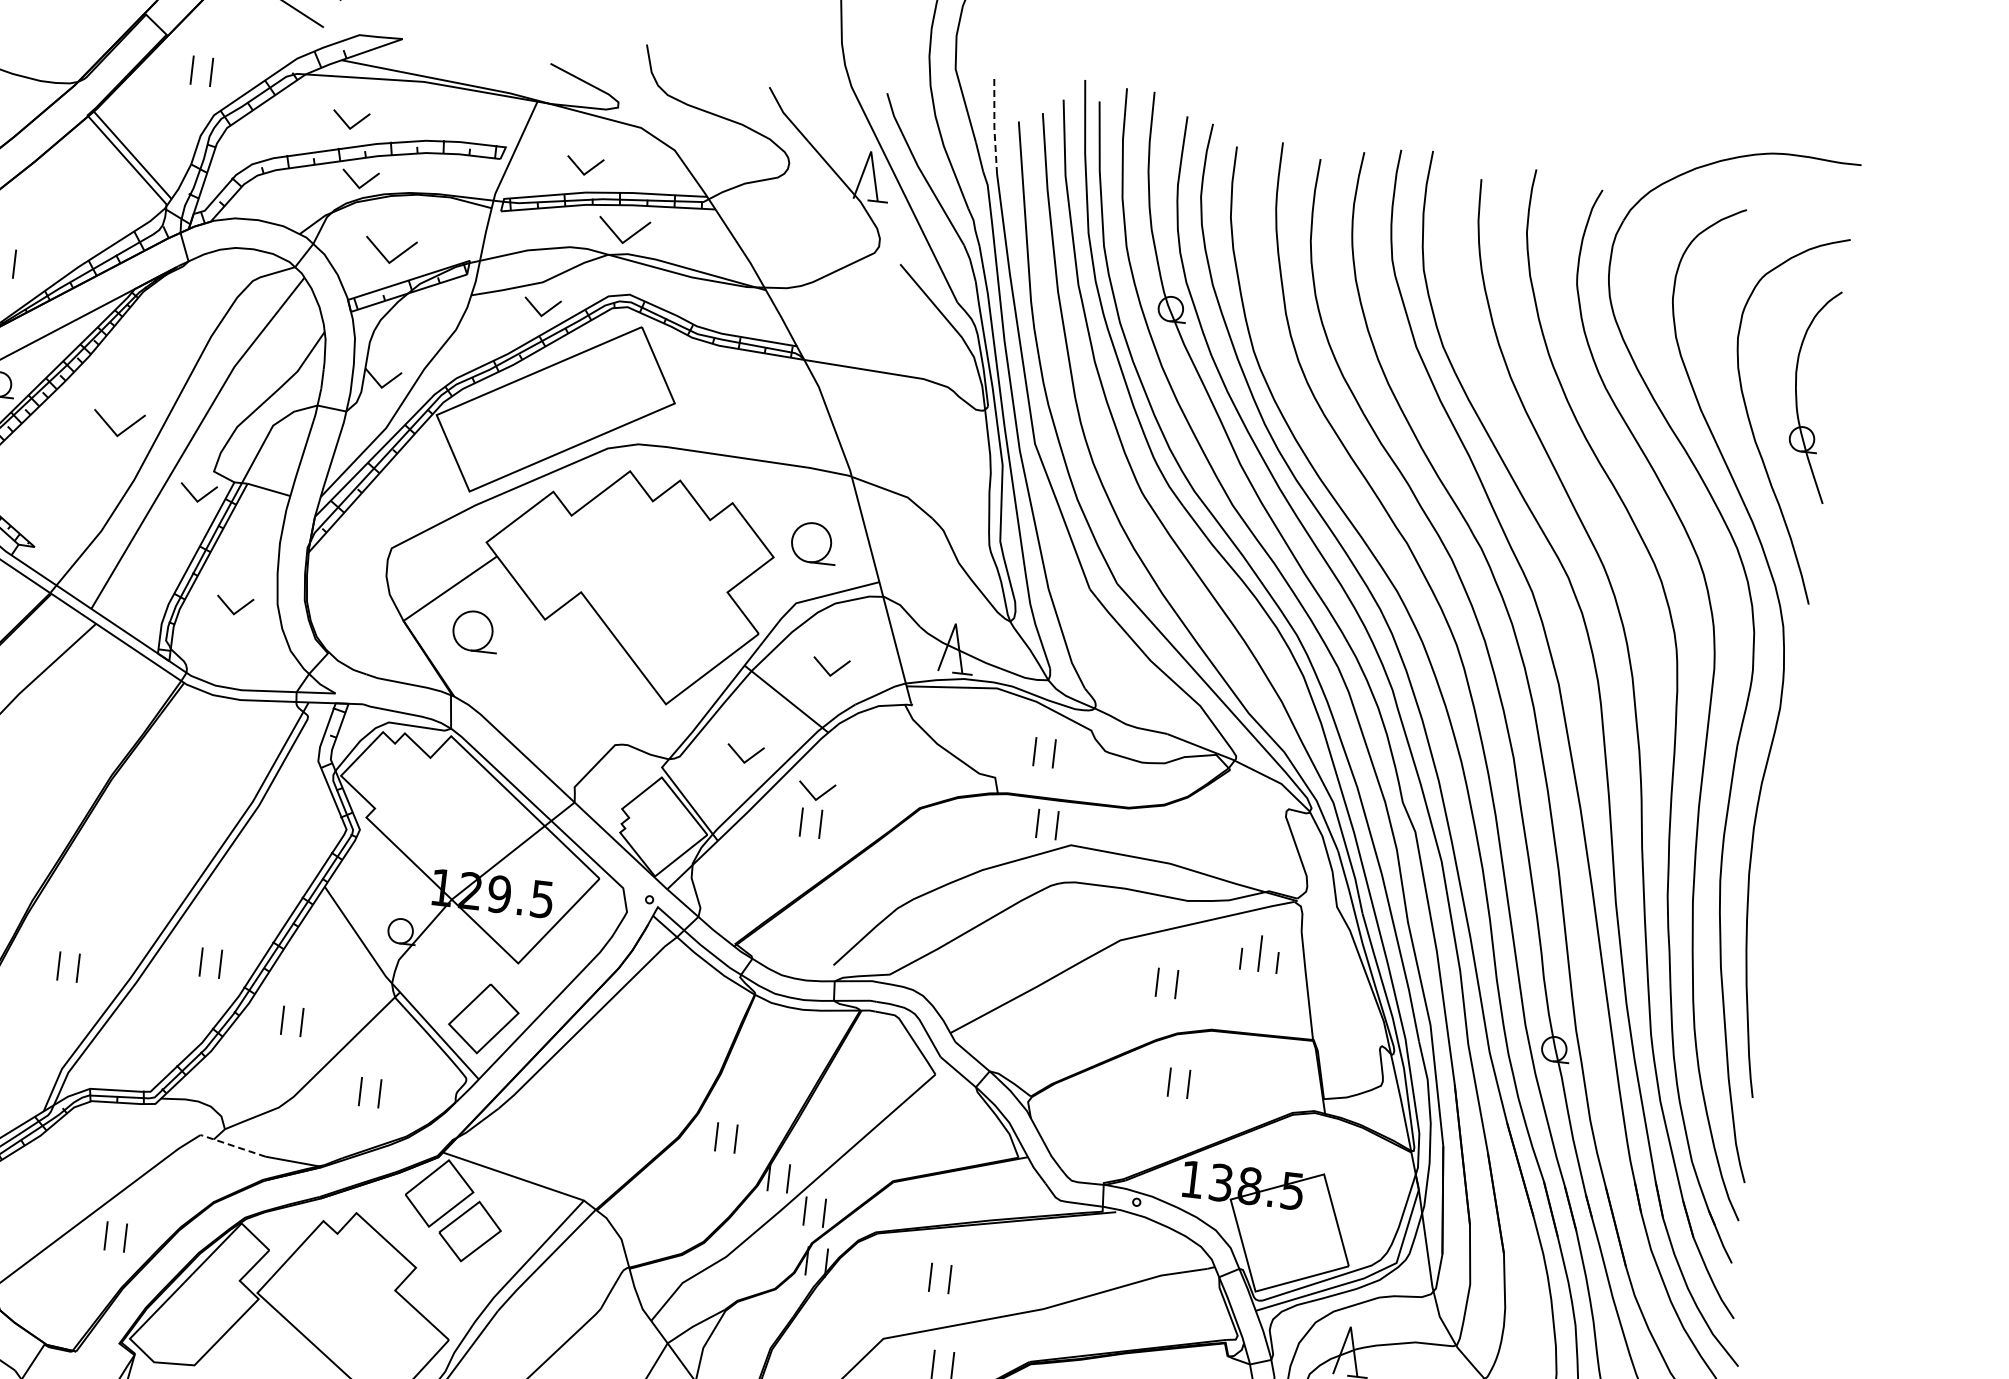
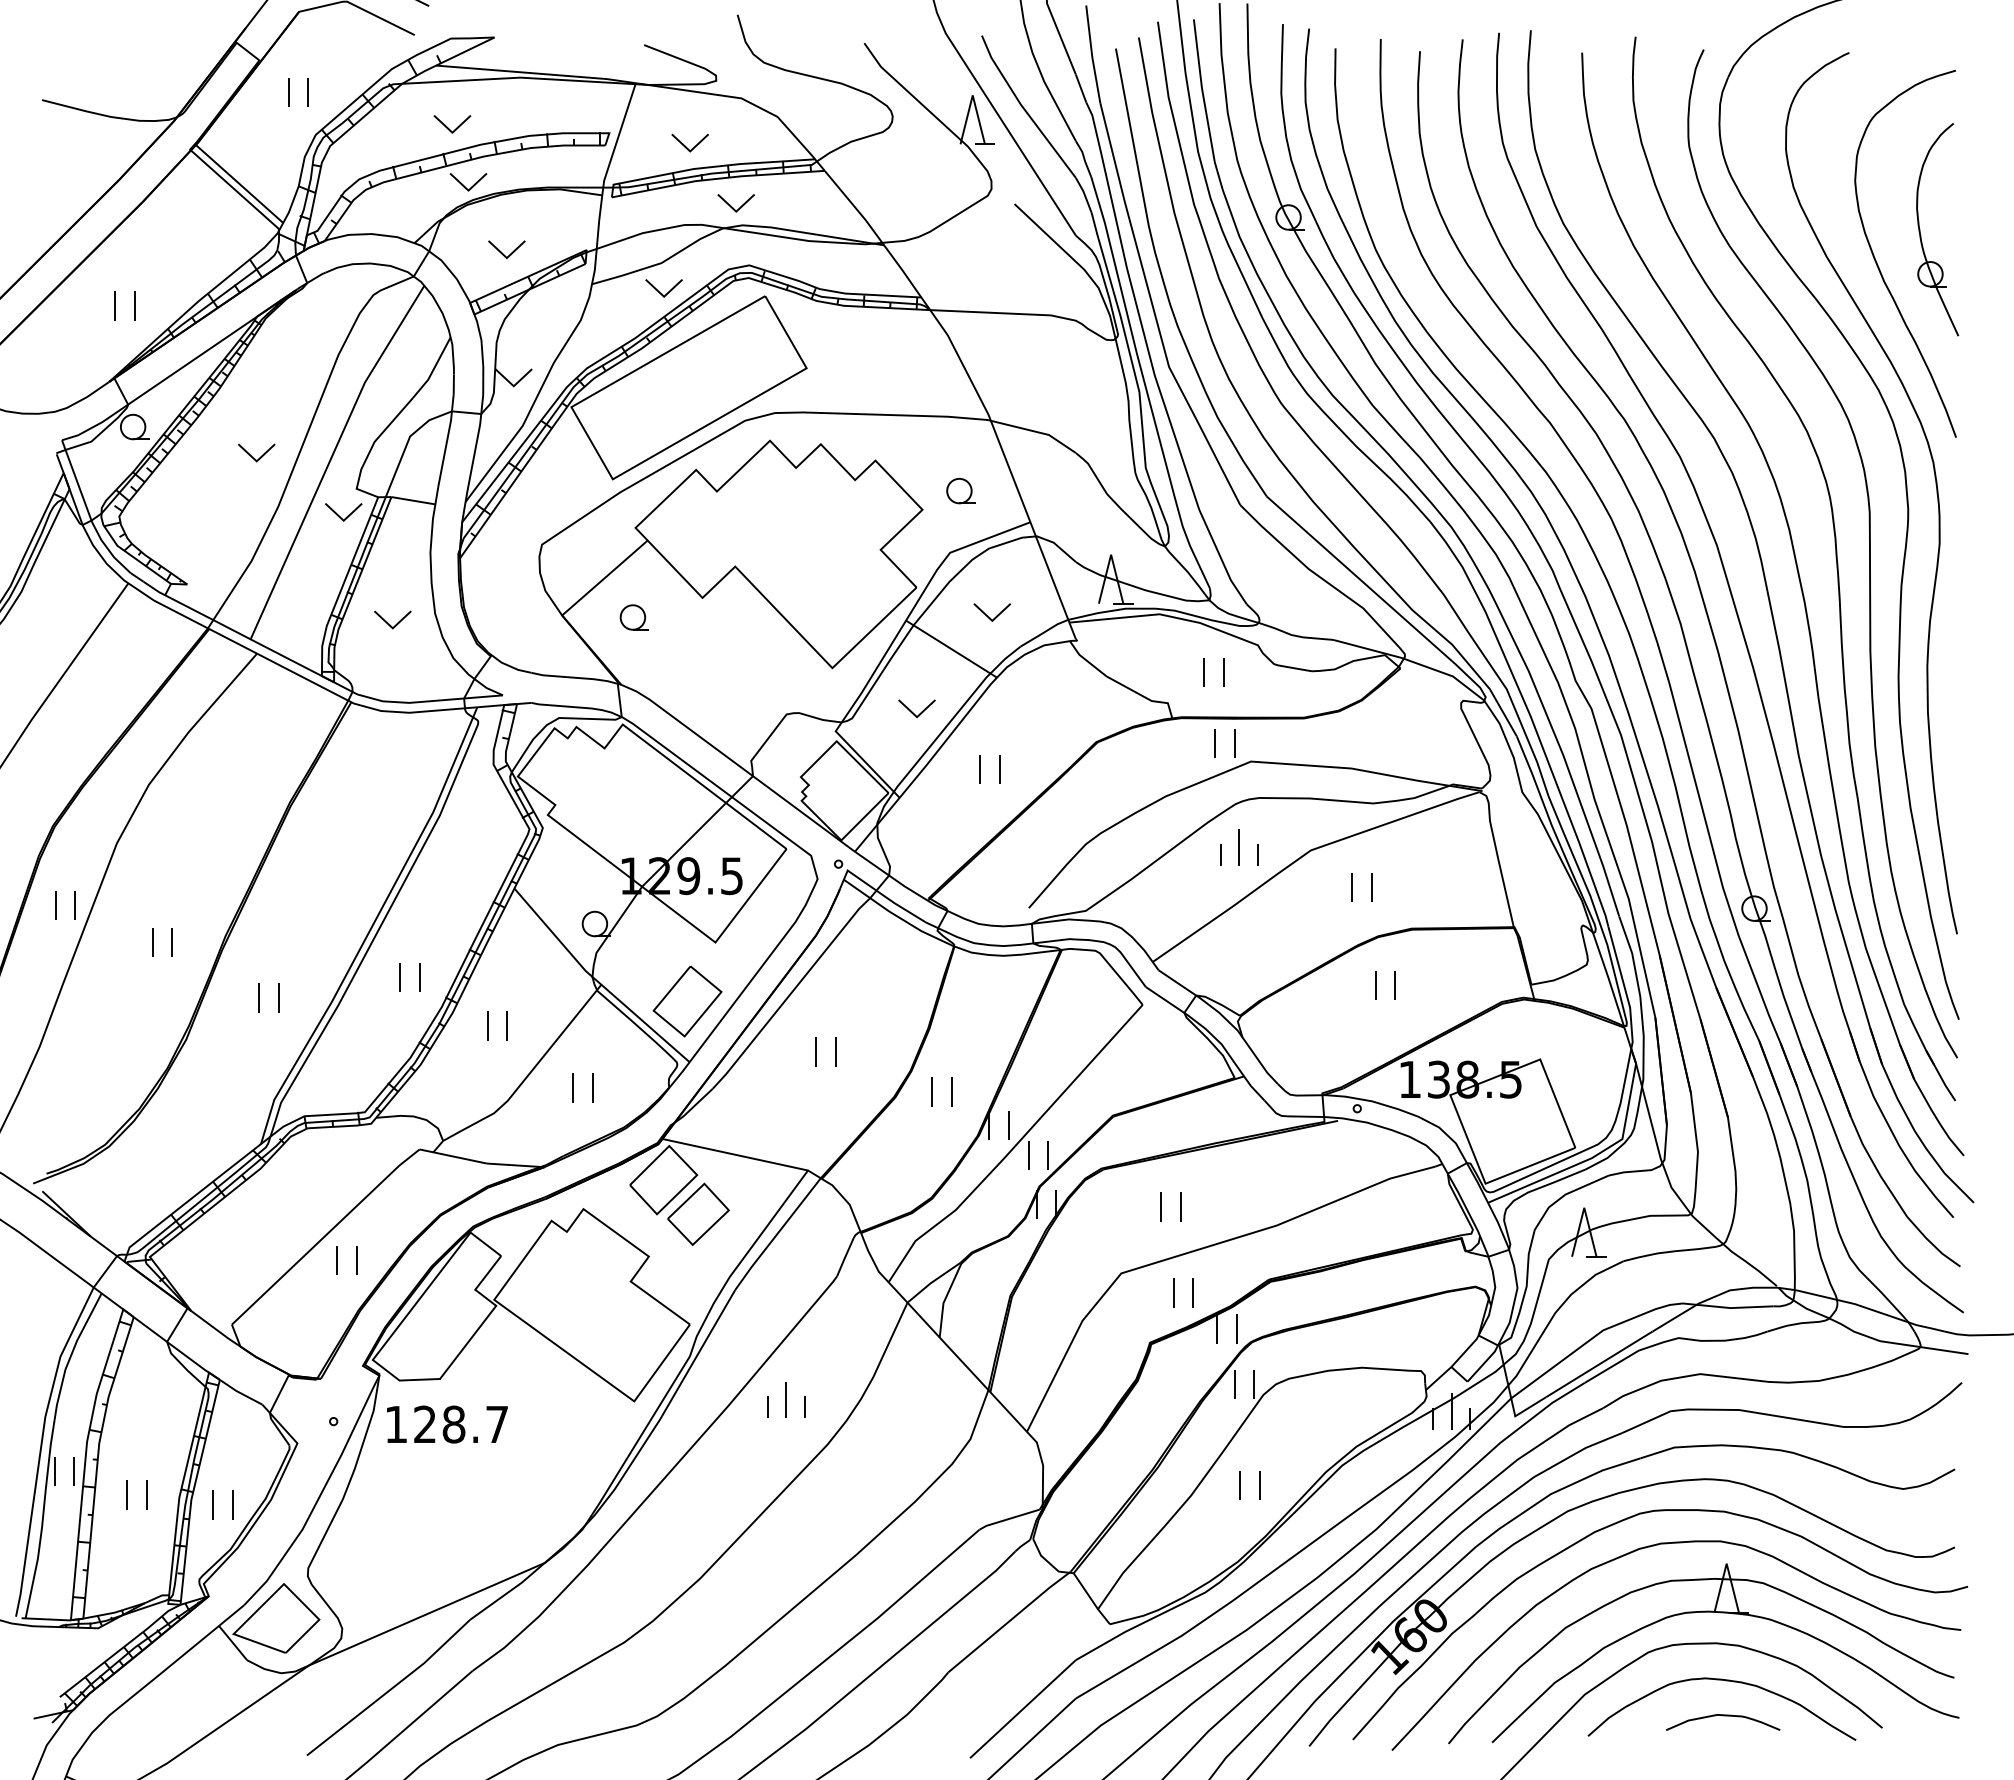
line: (994, 124) -> (1092, 54), dashed -> solid
part: (623, 231) -> (735, 203), size x0.71
part: (390, 251) -> (506, 249), size x0.71
part: (118, 423) -> (256, 452), size x0.71
part: (813, 543) -> (960, 491), size x0.62
part: (474, 631) -> (633, 617), size x0.62
part: (817, 791) -> (992, 737), removed
part: (1260, 953) -> (1239, 847), moved
part: (606, 1083) -> (816, 1051), added
line: (232, 1145) -> (452, 1156), dashed -> solid

